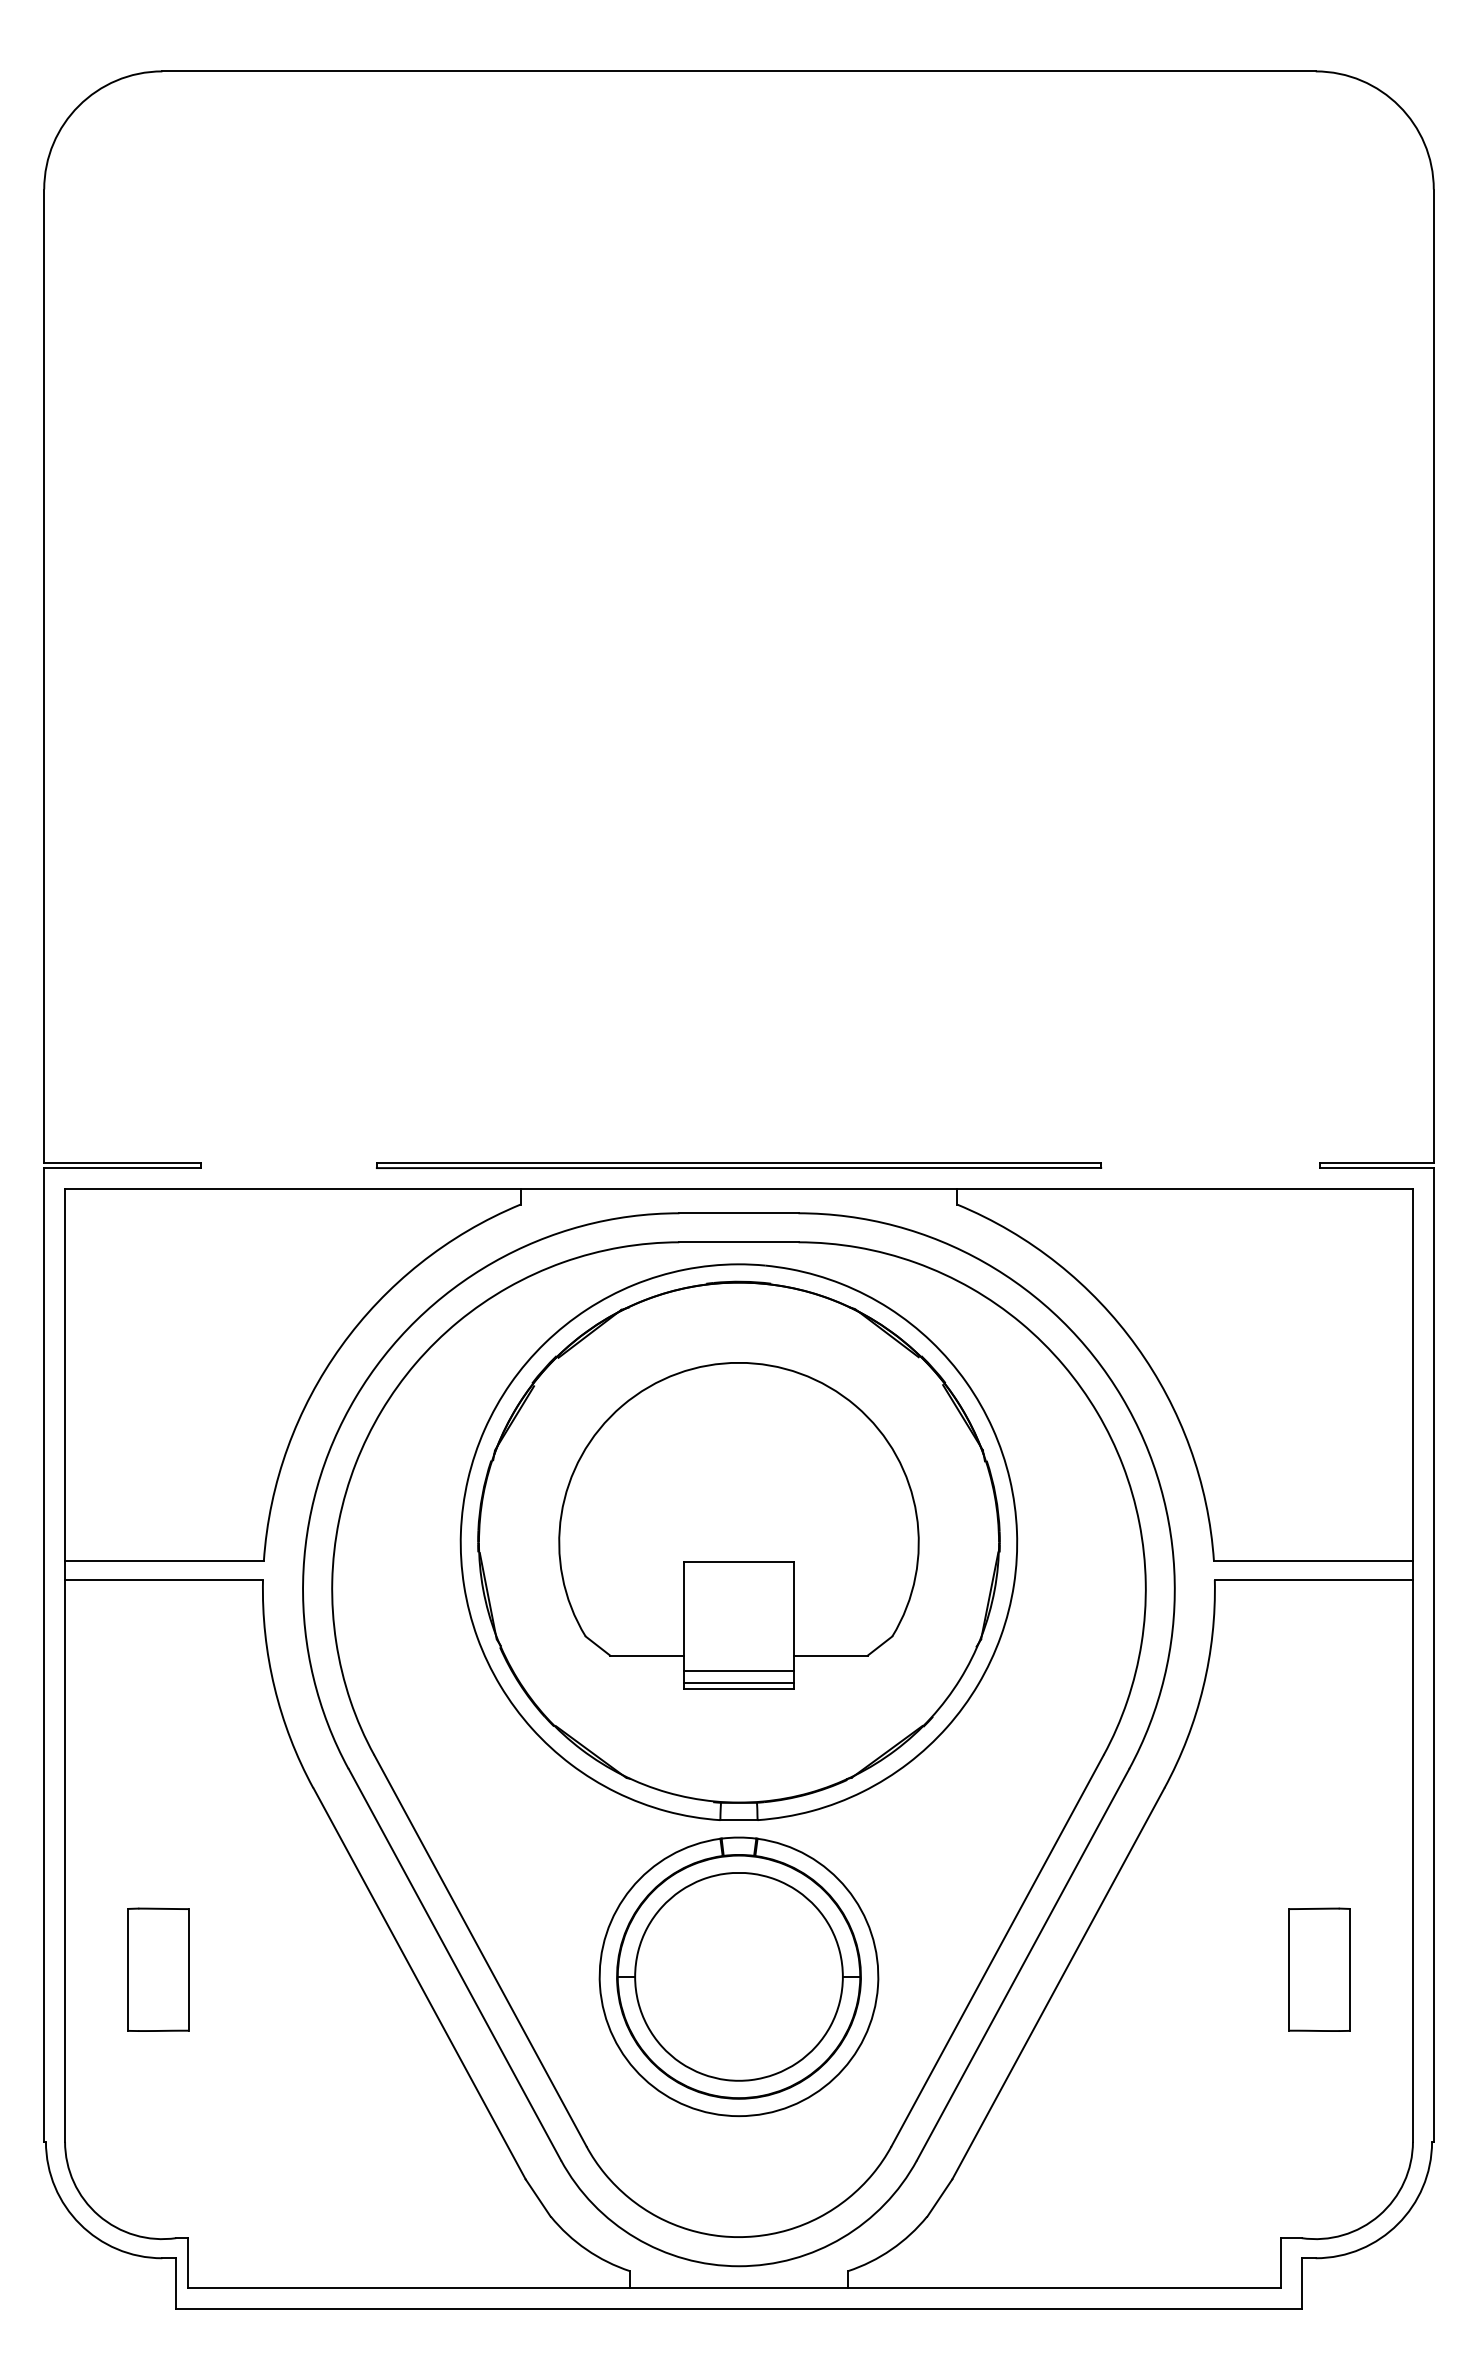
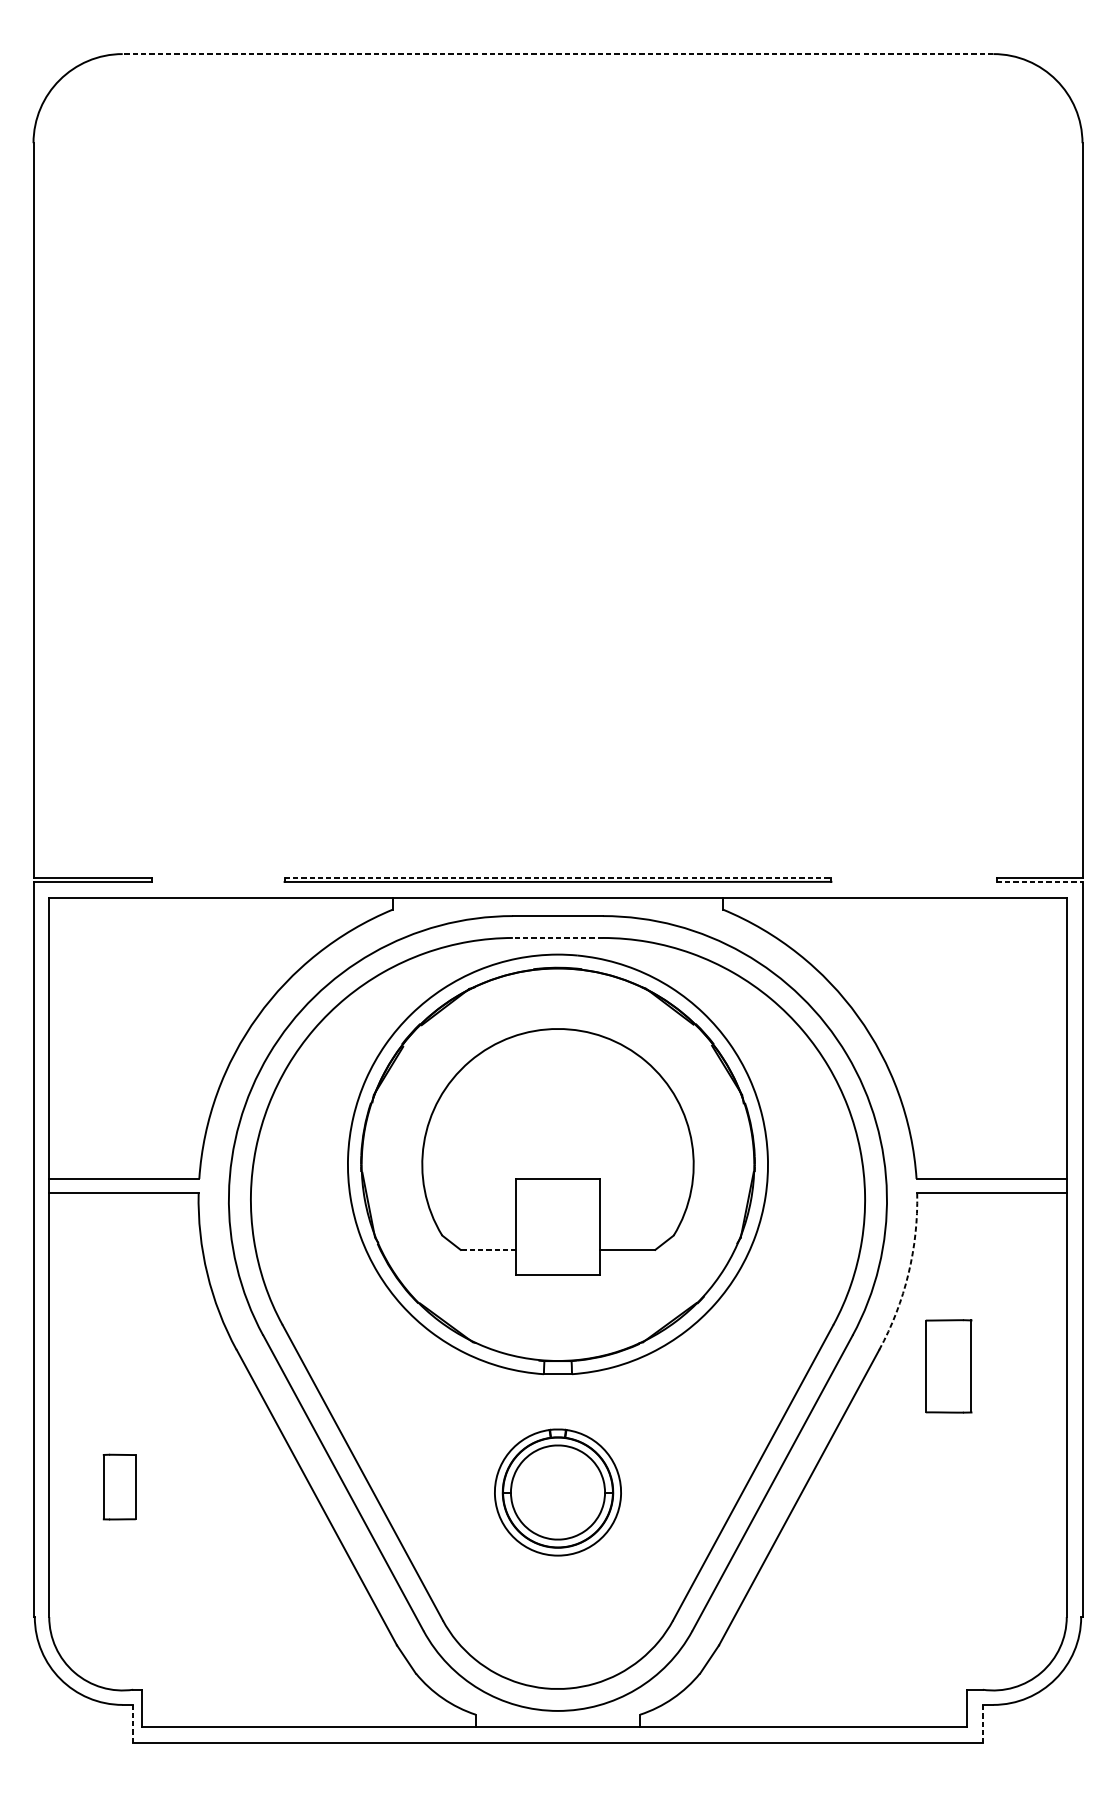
line: (739, 71) -> (558, 54), solid -> dashed
line: (739, 1163) -> (558, 878), solid -> dashed
line: (1376, 1167) -> (1039, 881), solid -> dashed
line: (738, 1242) -> (557, 938), solid -> dashed
line: (647, 1655) -> (488, 1249), solid -> dashed
line: (738, 1671) -> (557, 1261), removed
line: (738, 1683) -> (557, 1271), removed
arc: (1203, 1687) -> (908, 1274), solid -> dashed
part: (158, 1969) -> (119, 1486), size x0.7
part: (1319, 1969) -> (948, 1366), moved
part: (738, 1976) -> (557, 1492), size x0.6
line: (176, 2282) -> (133, 1723), solid -> dashed
line: (1301, 2283) -> (982, 1723), solid -> dashed

